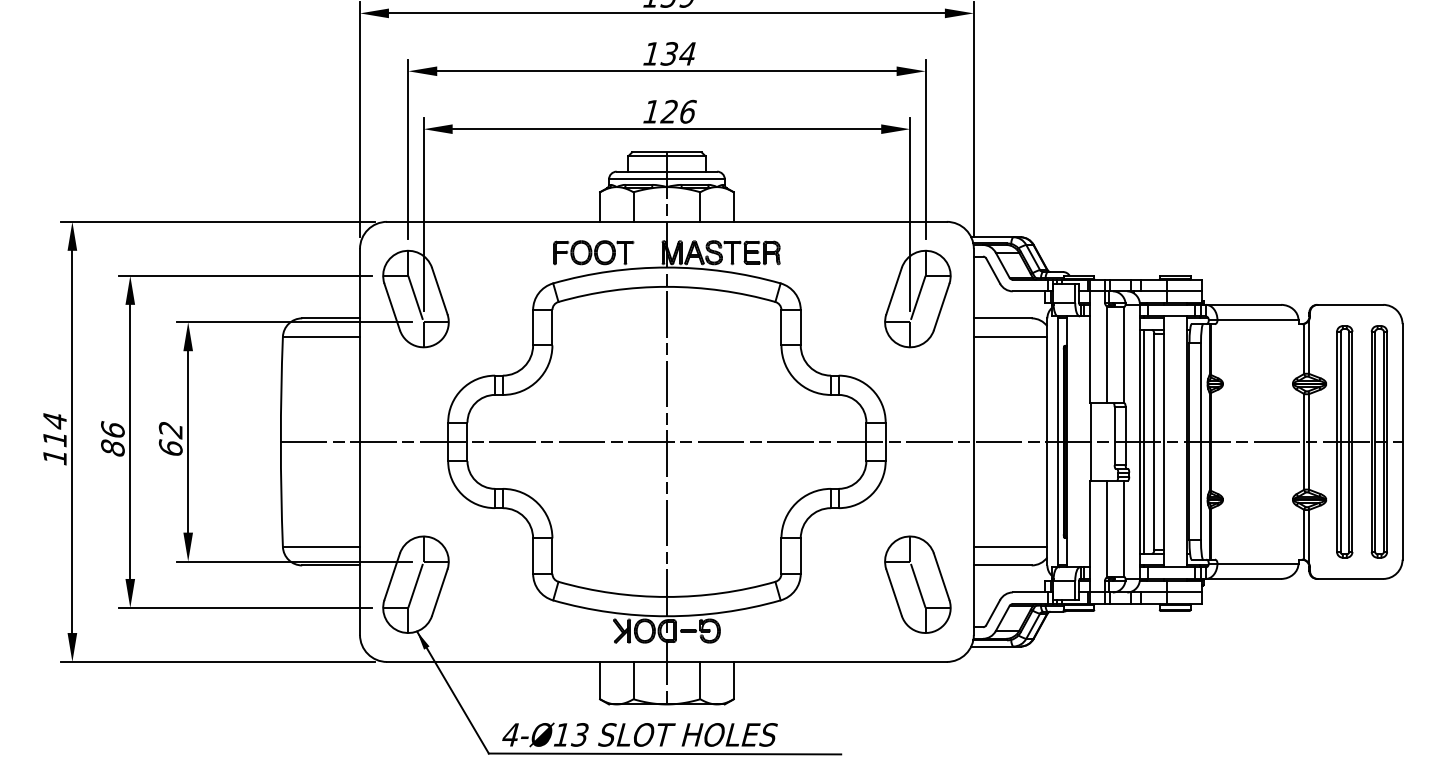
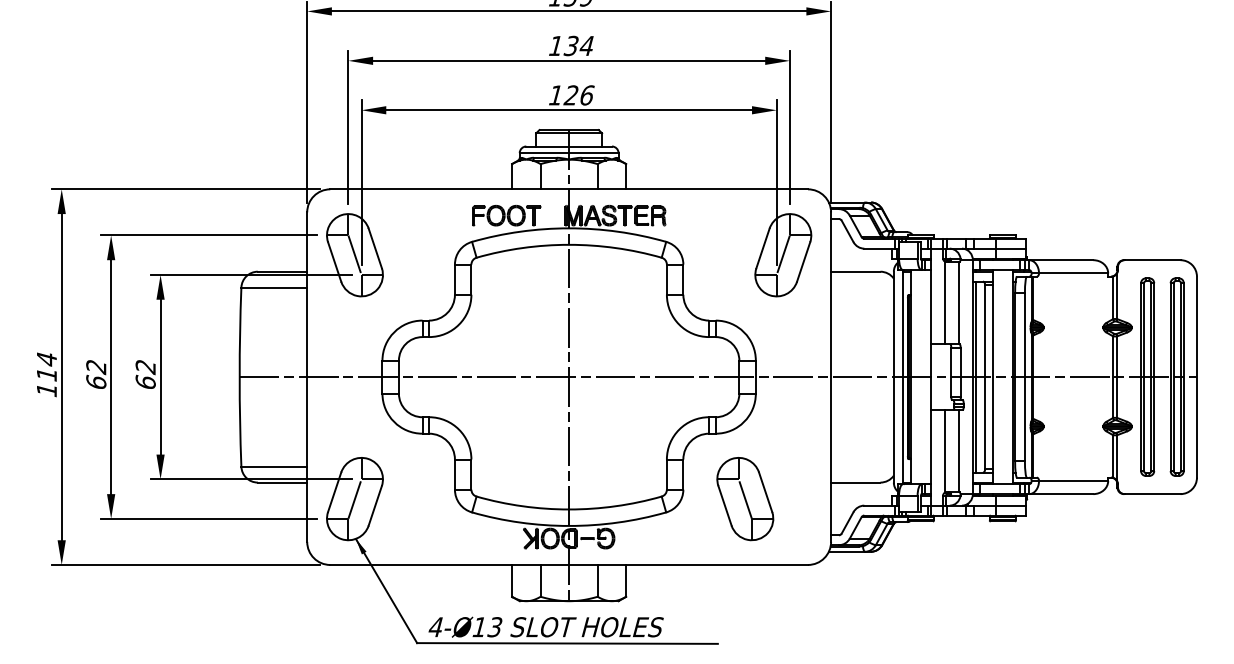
line: (1010, 336) -> (862, 287), removed
text: (113, 438) -> (96, 374), 86 -> 62
line: (1010, 546) -> (862, 466), removed
part: (918, 585) -> (745, 499), moved

